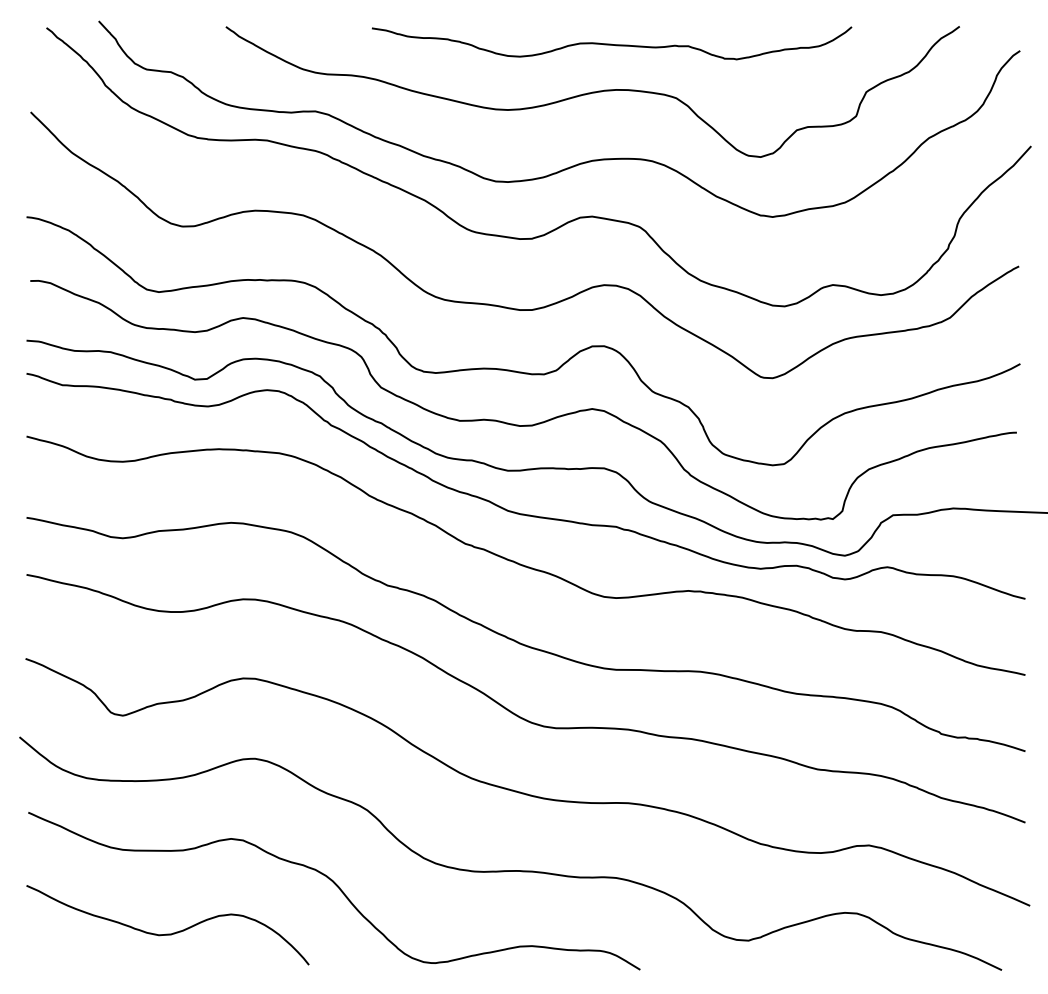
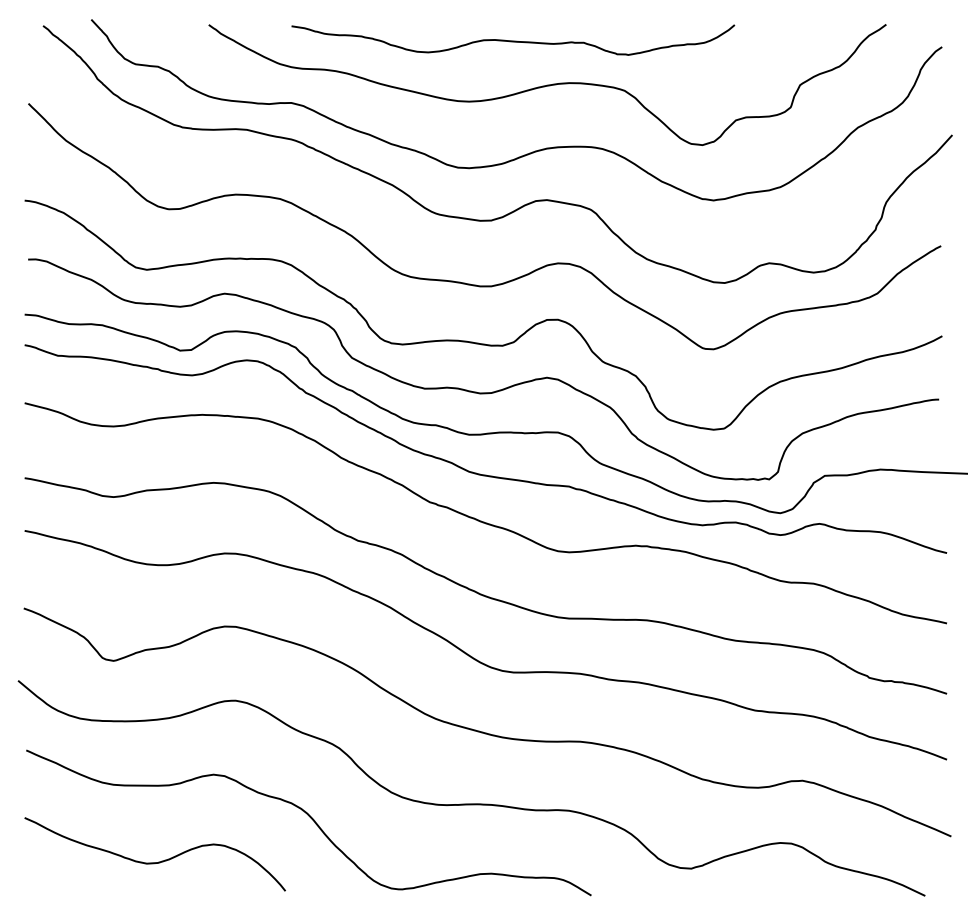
curve: (612, 43) -> (513, 40), moved

